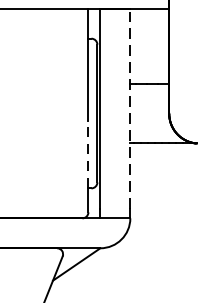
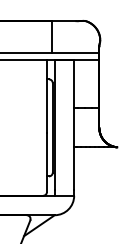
line: (130, 108) -> (74, 124), dashed -> solid
line: (89, 154) -> (47, 154), dashed -> solid

